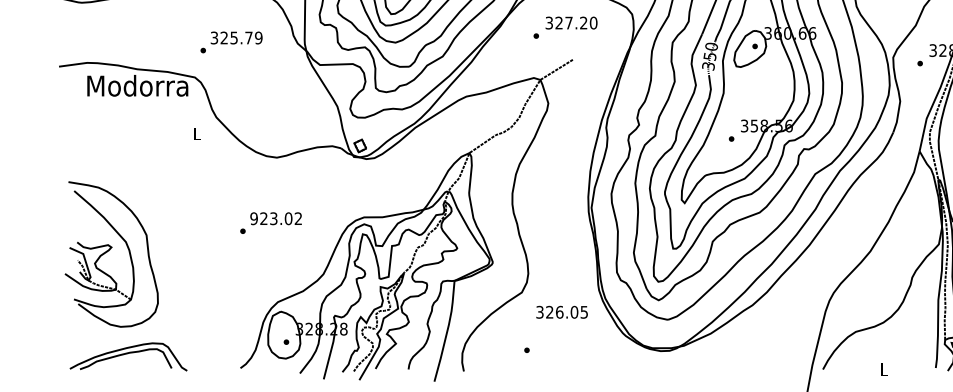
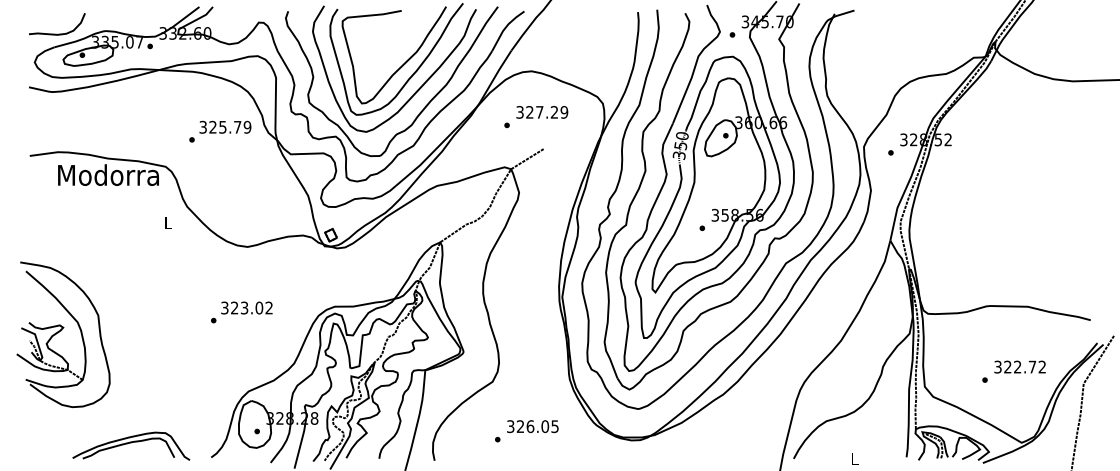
text: (593, 23) -> (564, 112), 327.20 -> 327.29
text: (231, 42) -> (220, 131), moved
text: (253, 218) -> (224, 307), 923.02 -> 323.02
part: (111, 254) -> (63, 334), moved
text: (561, 312) -> (532, 426), moved
part: (128, 356) -> (131, 445), moved

